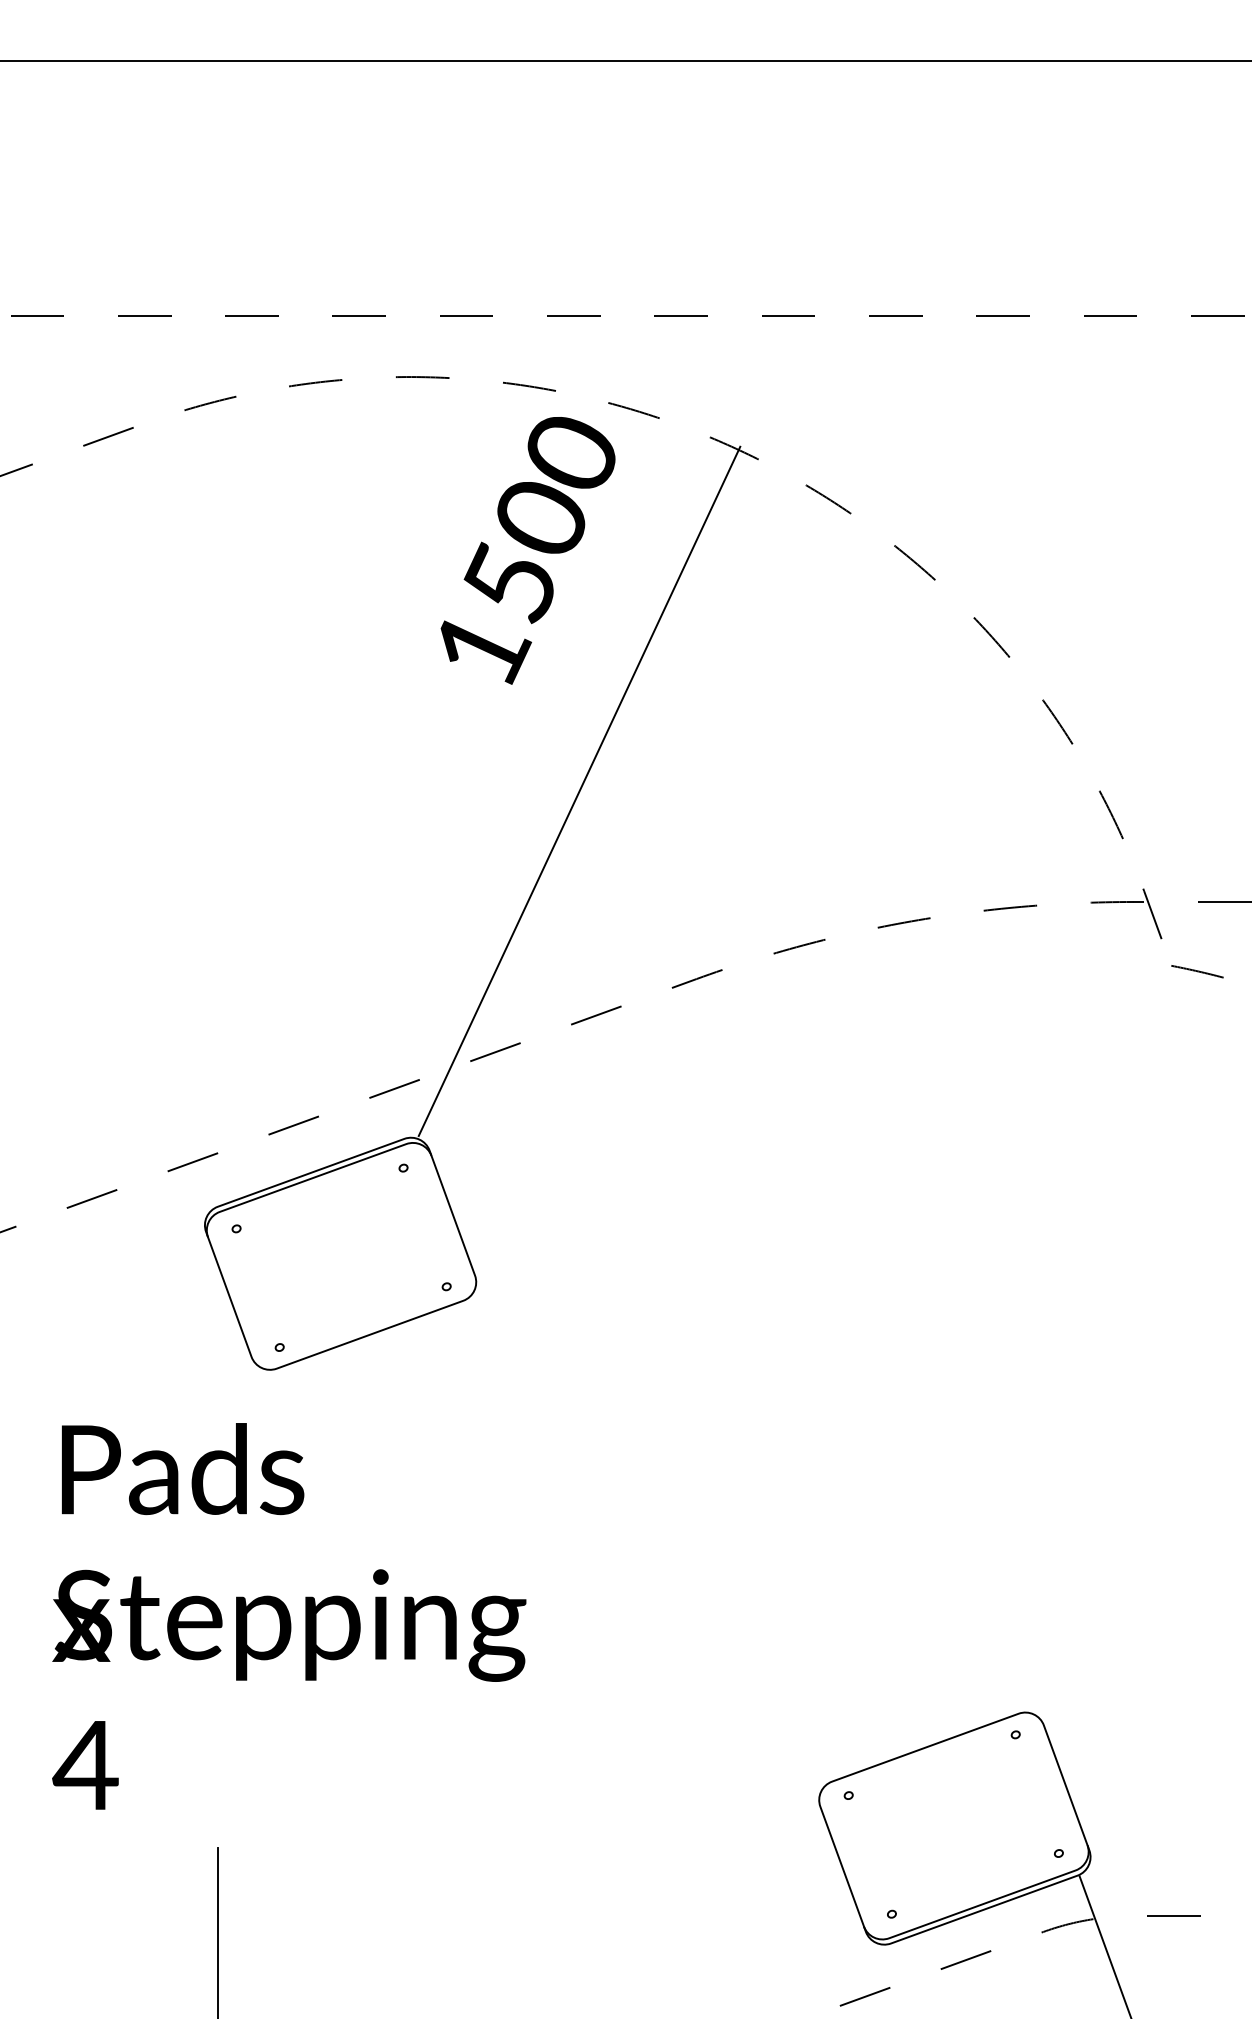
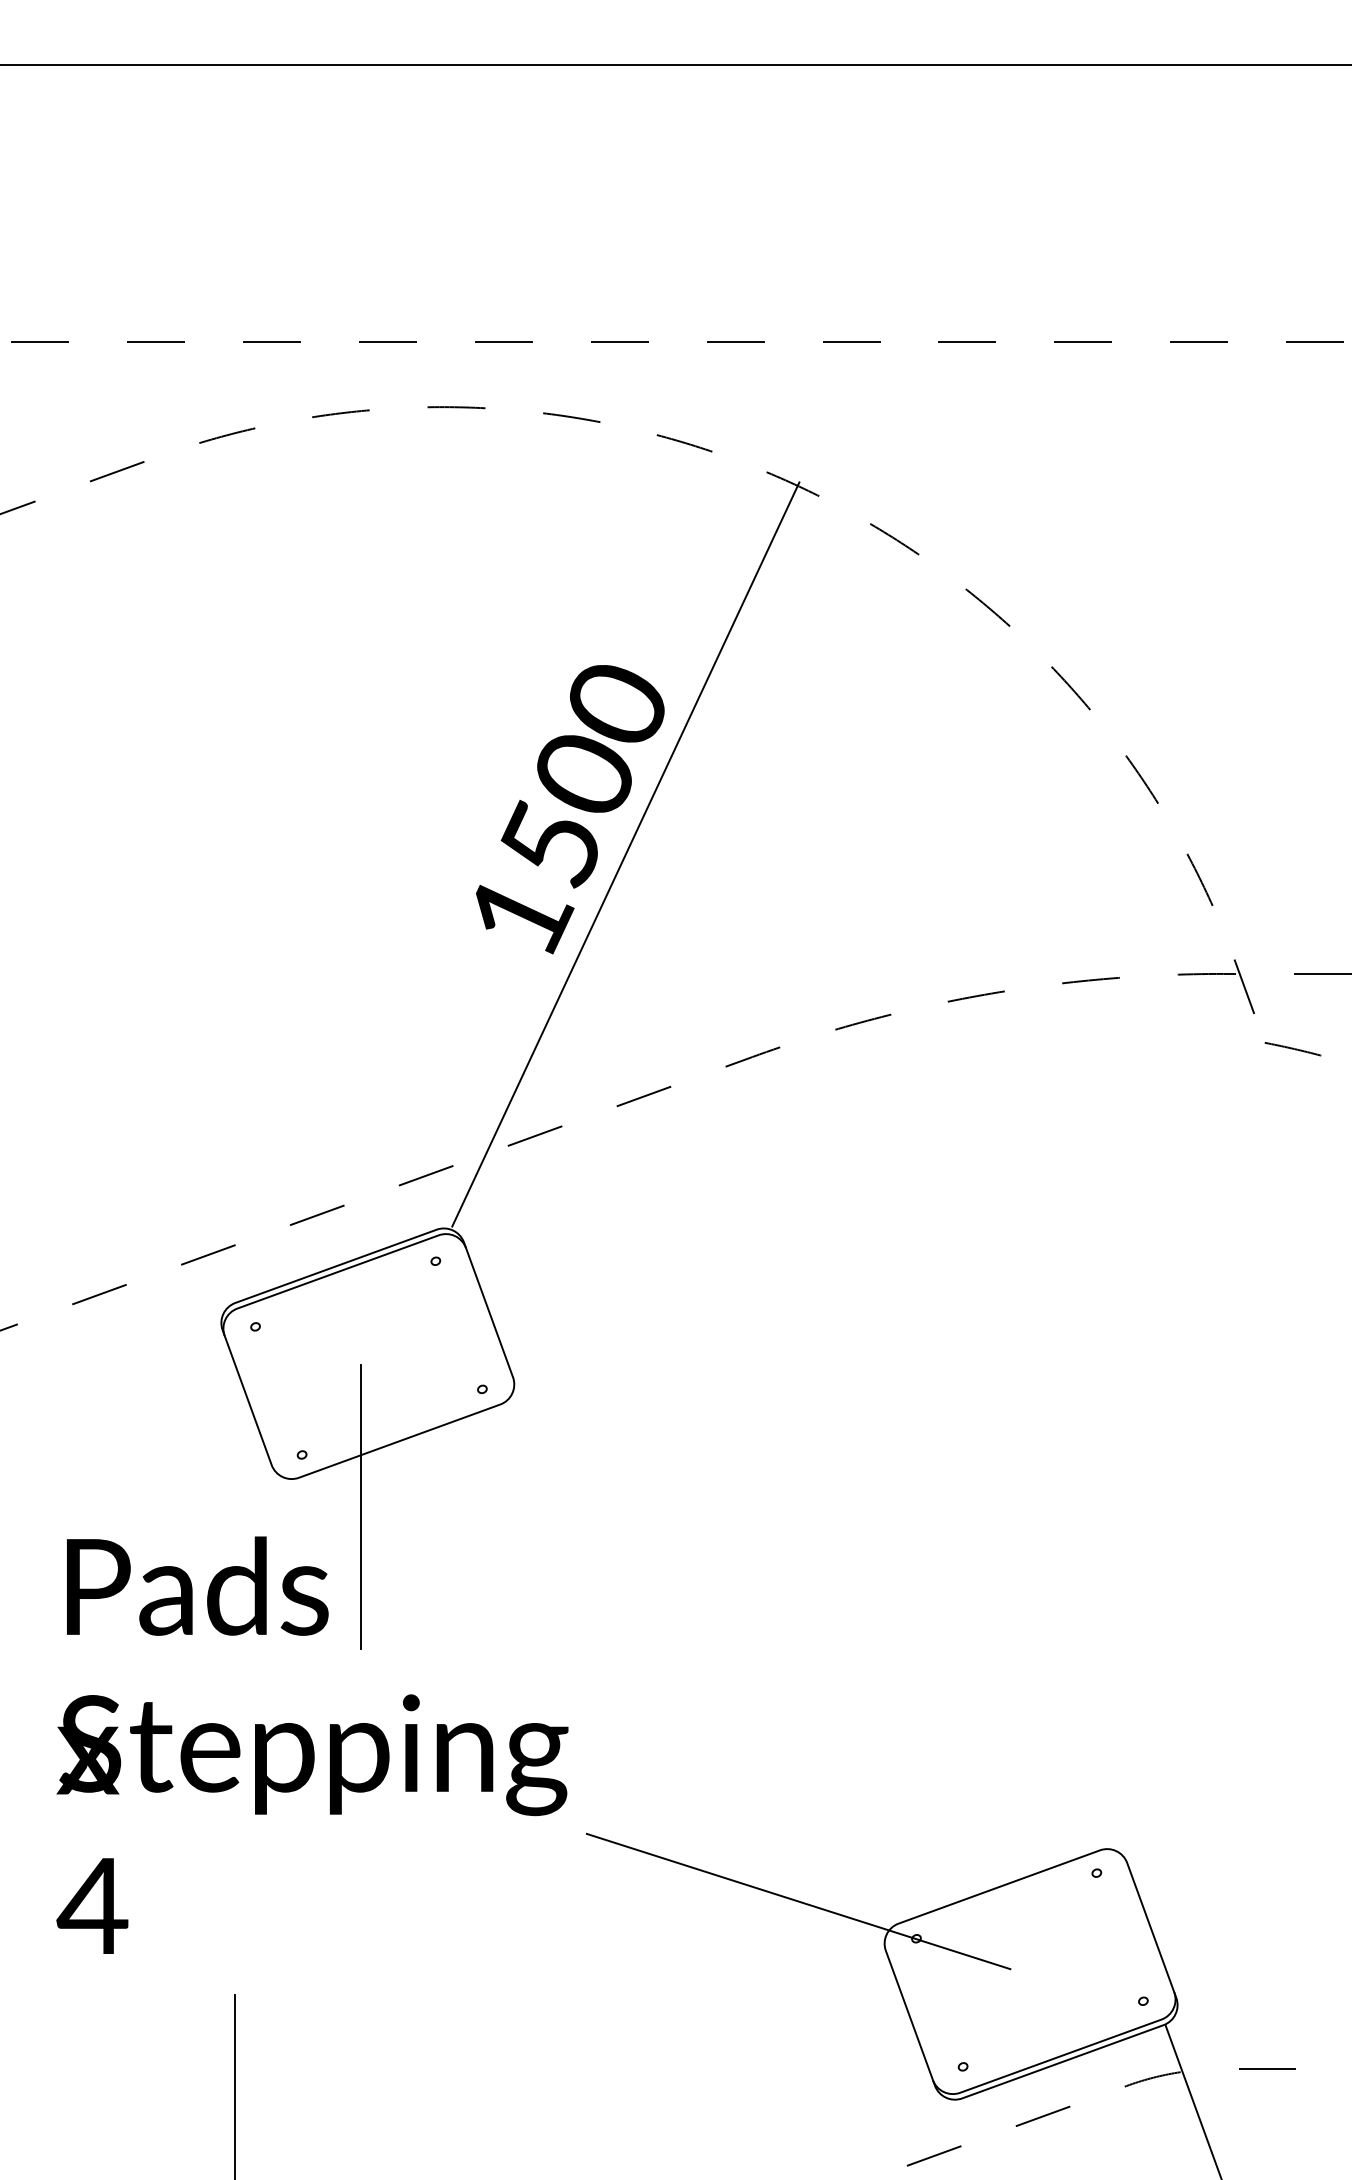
text: (527, 550) -> (569, 809), moved
line: (334, 1395) -> (361, 1506), added
line: (739, 1760) -> (798, 1900), added

